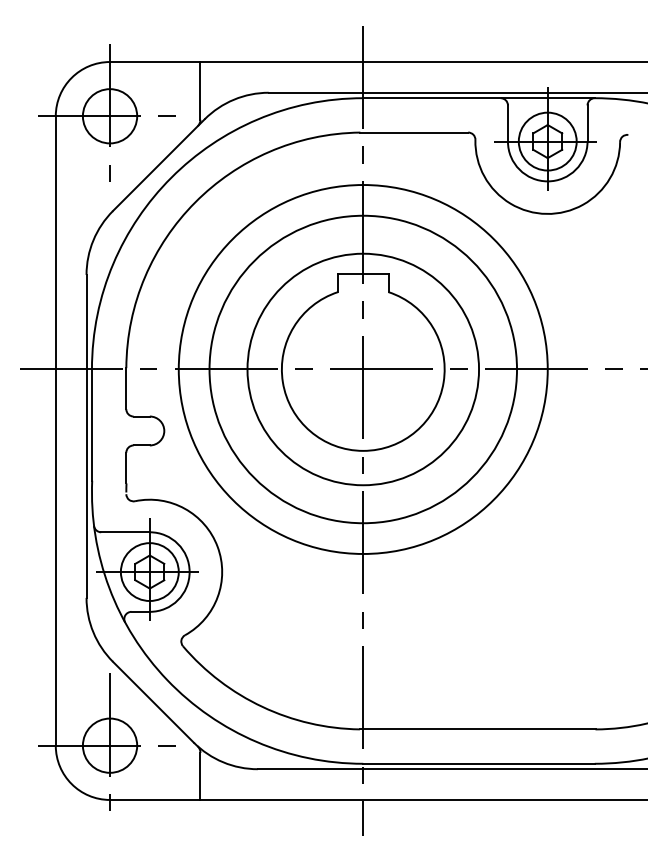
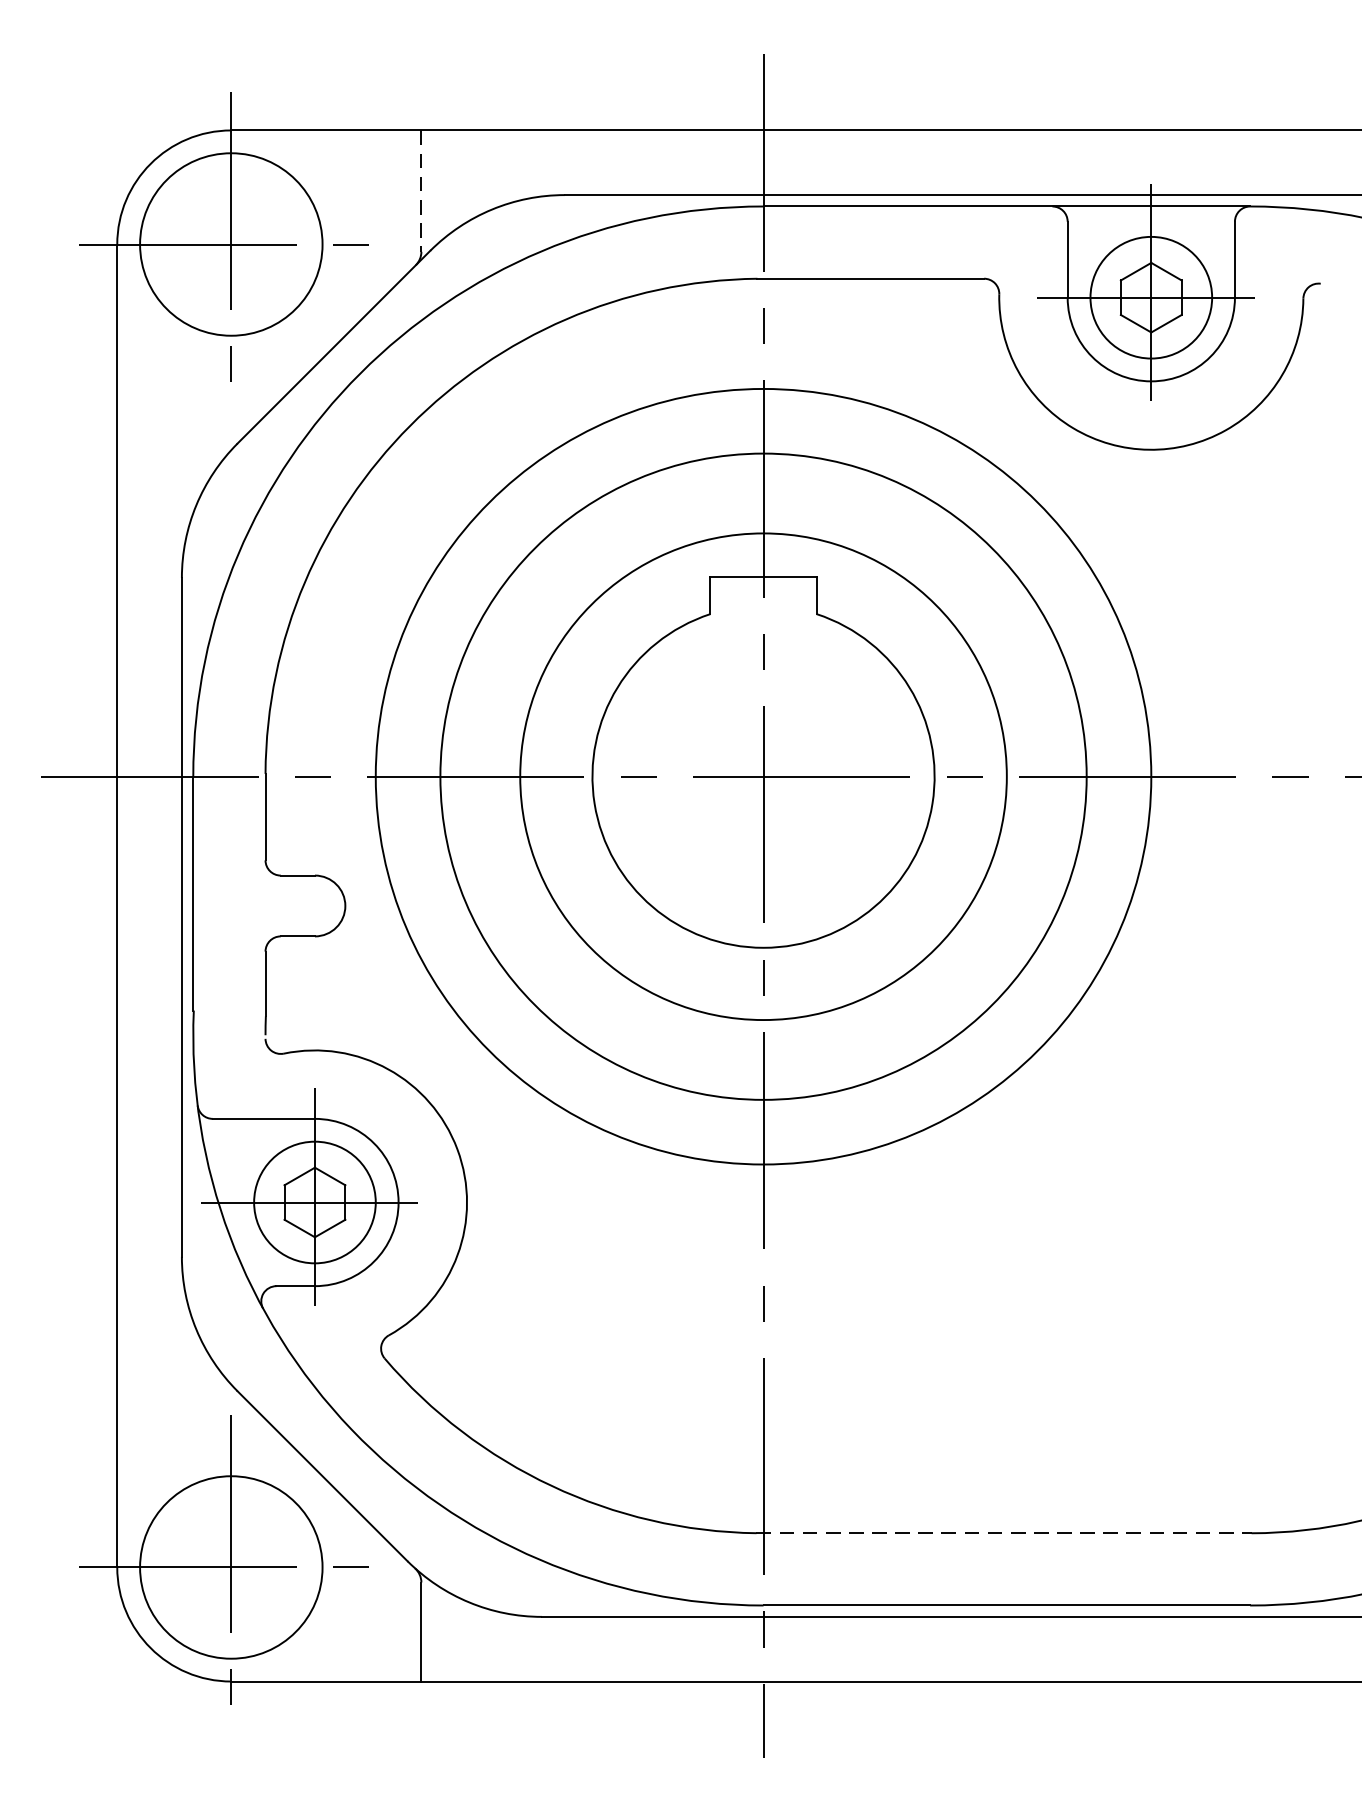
line: (200, 90) -> (421, 190), solid -> dashed
circle: (109, 116) -> (230, 244), size x1.6
line: (477, 729) -> (1003, 1533), solid -> dashed
circle: (109, 745) -> (230, 1567), size x1.6

